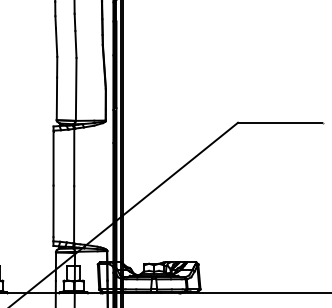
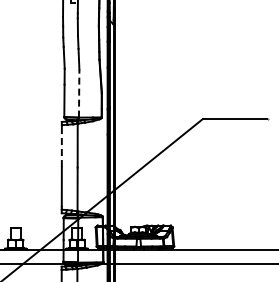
line: (76, 89) -> (79, 93), solid -> dashed
line: (53, 158) -> (61, 146), solid -> dashed

